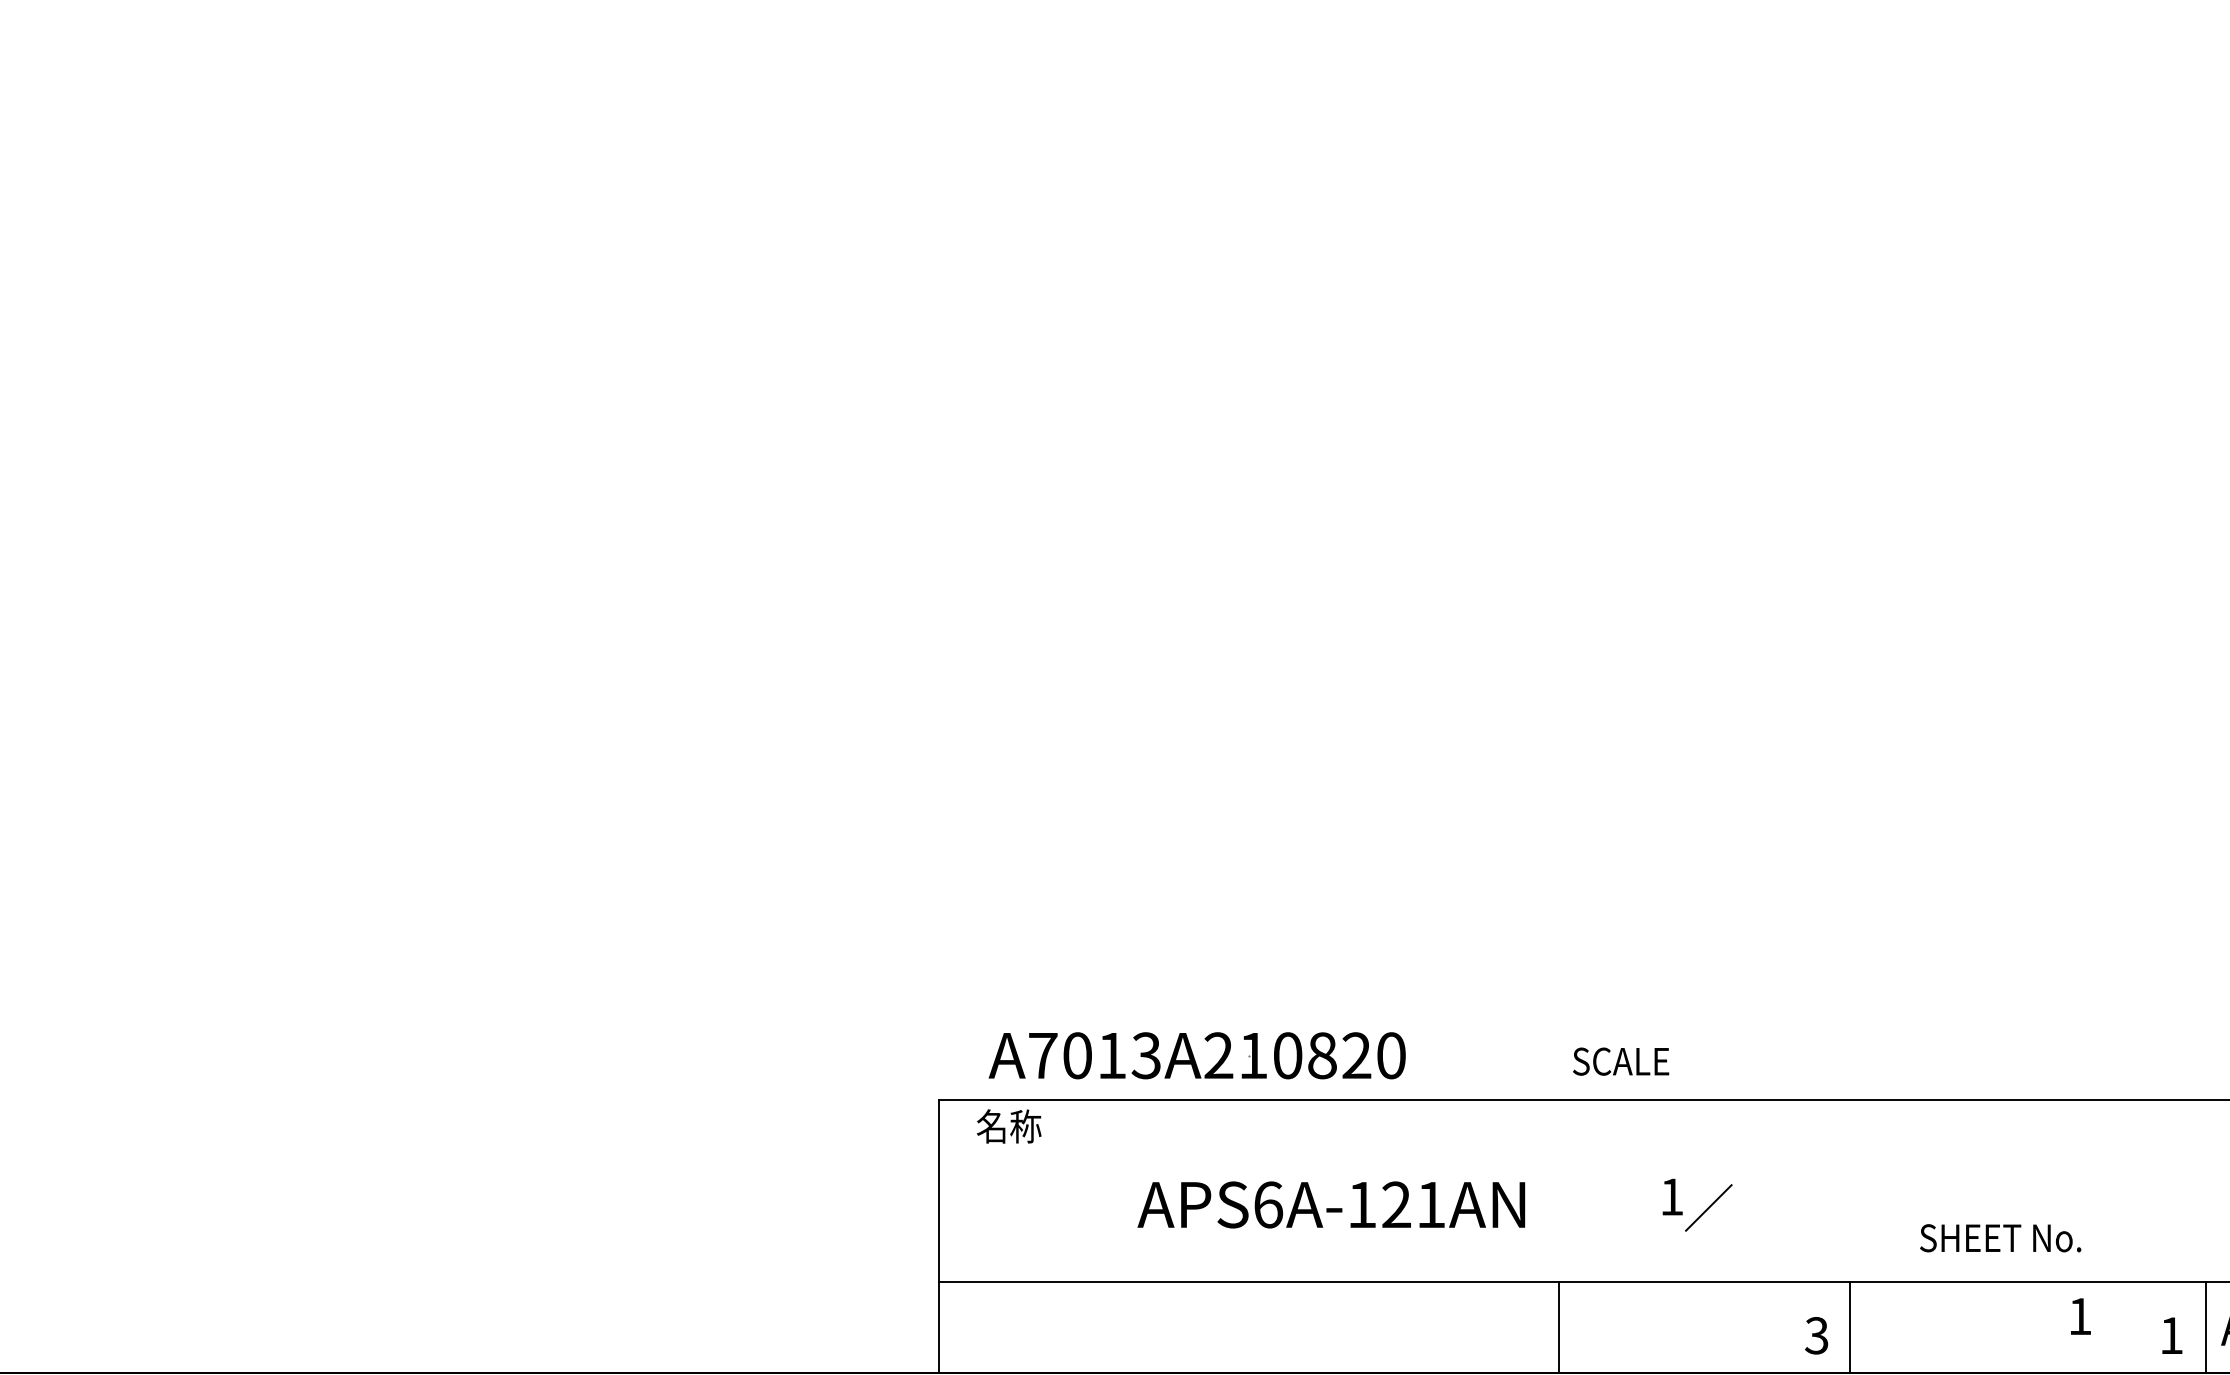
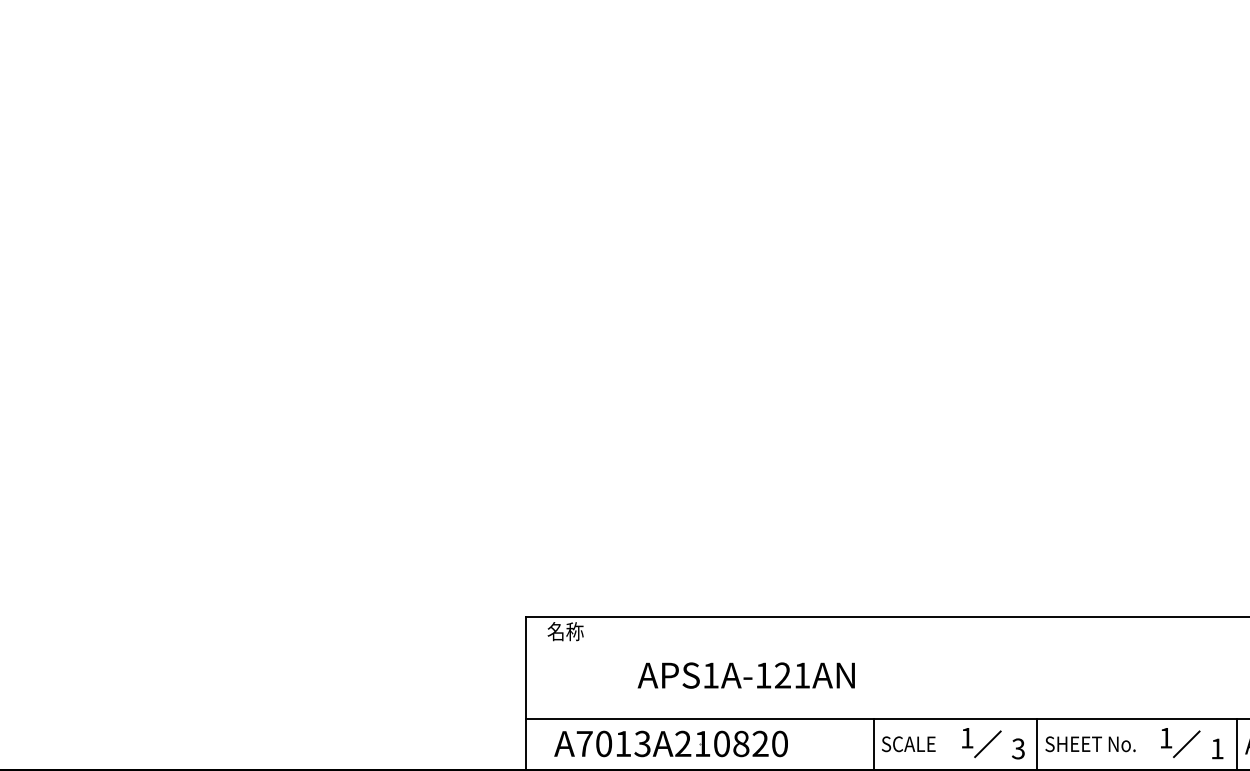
part: (1196, 1054) -> (670, 743), moved
text: (1620, 1062) -> (908, 744), moved
text: (1269, 1204) -> (711, 675), APS6A-121AN -> APS1A-121AN
part: (1697, 1206) -> (981, 743), moved
text: (2000, 1238) -> (1090, 744), moved
line: (2116, 1327) -> (1186, 744), added

